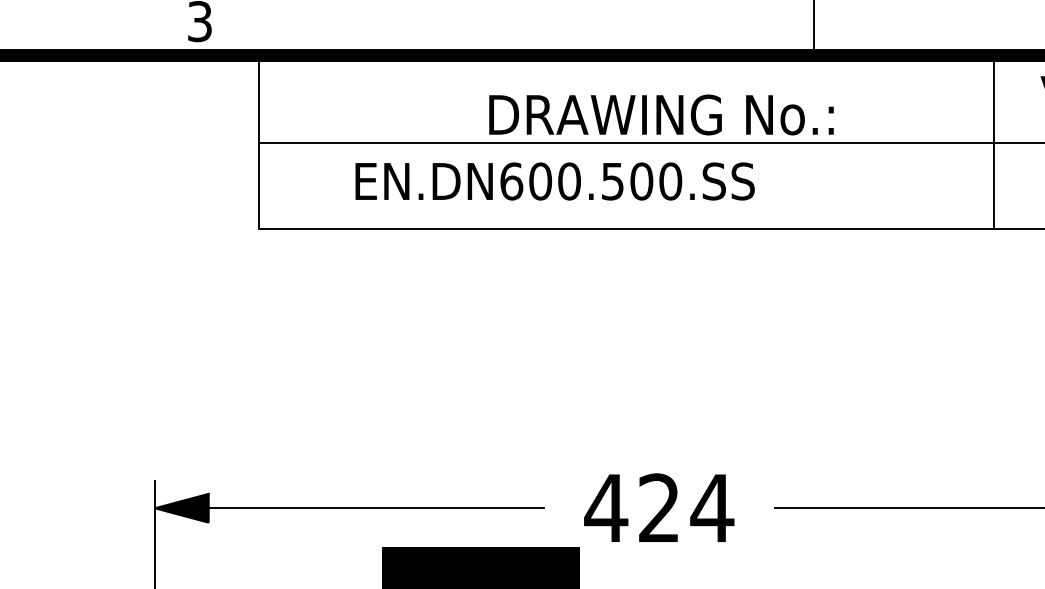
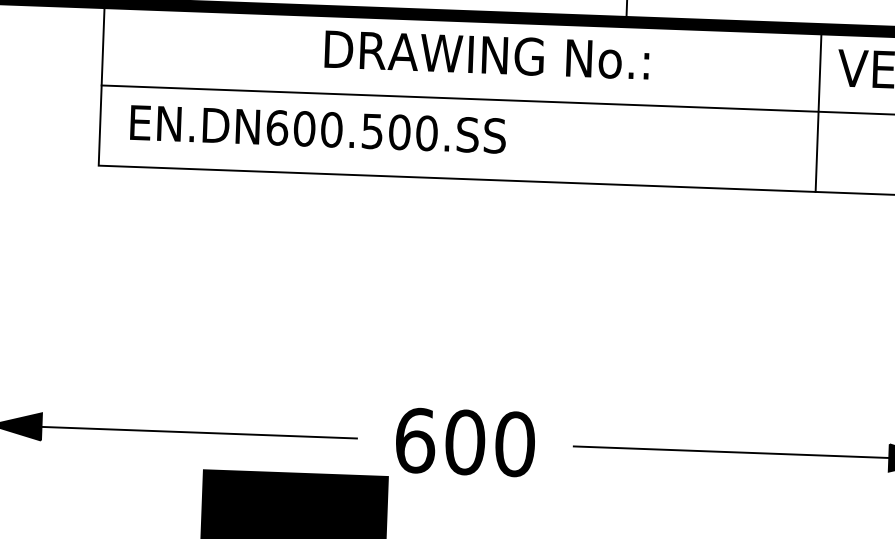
text: (661, 114) -> (487, 54), moved
line: (993, 141) -> (818, 110), moved
text: (554, 181) -> (317, 129), moved
text: (659, 508) -> (465, 442), 424 -> 600

